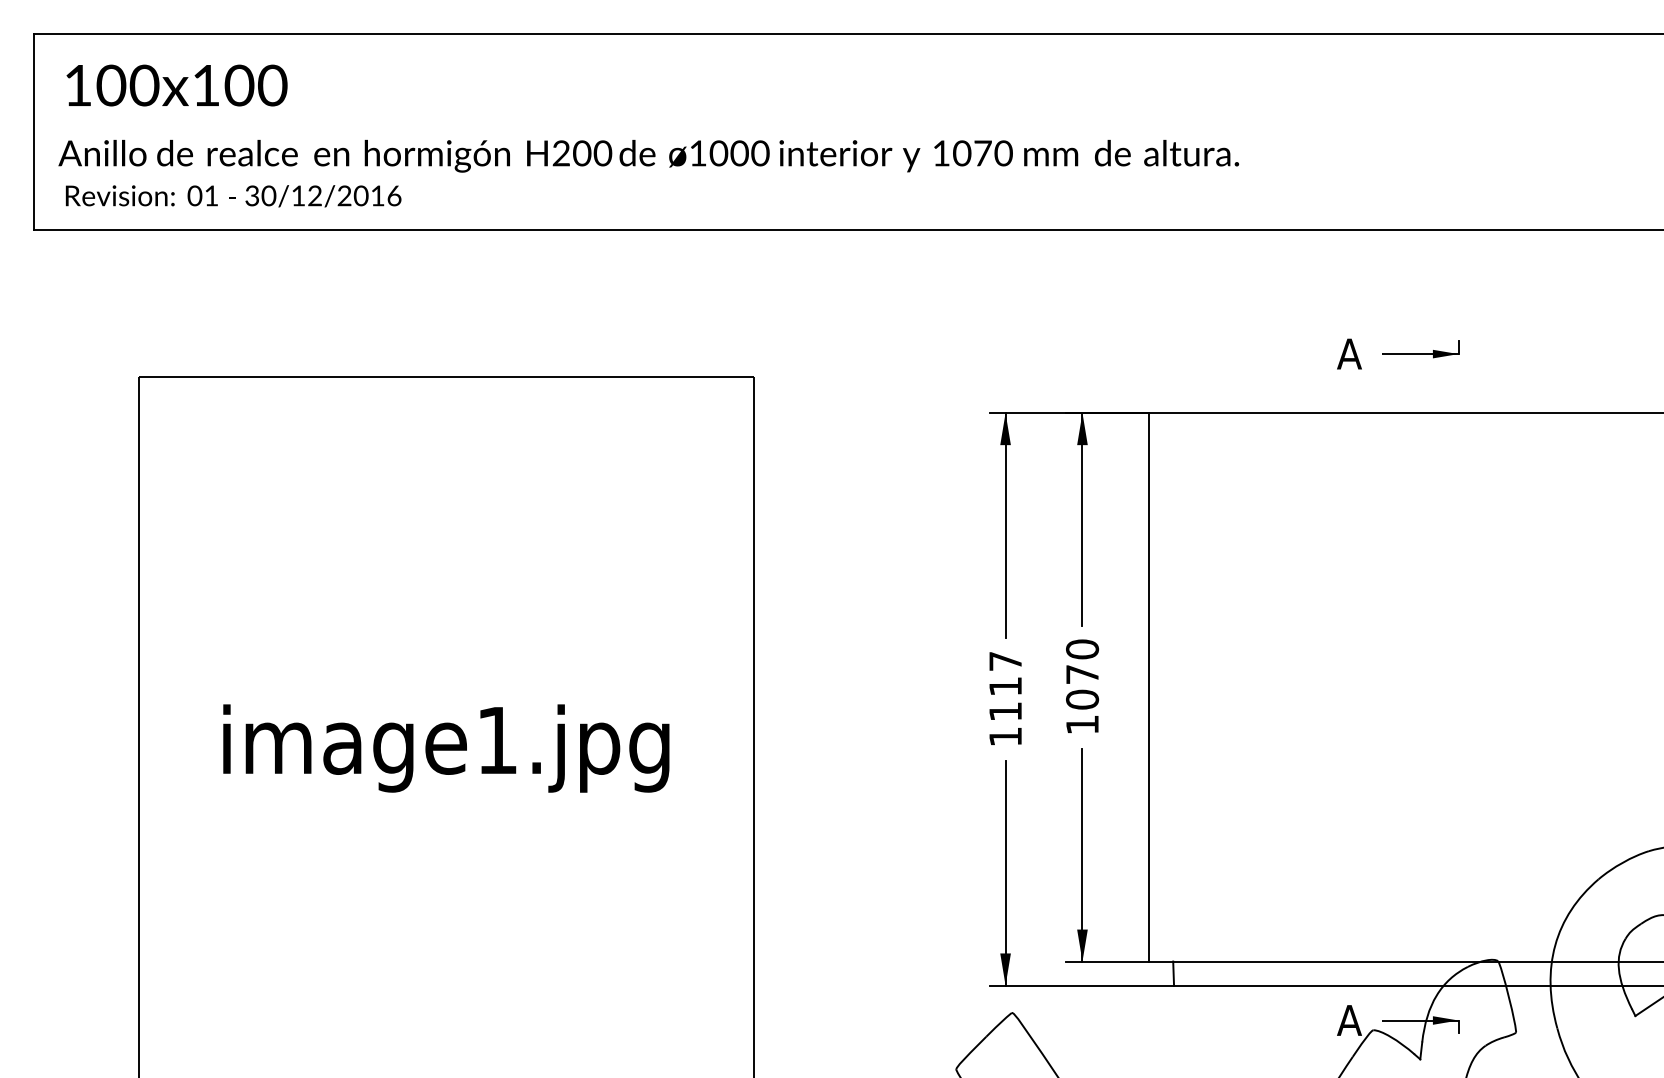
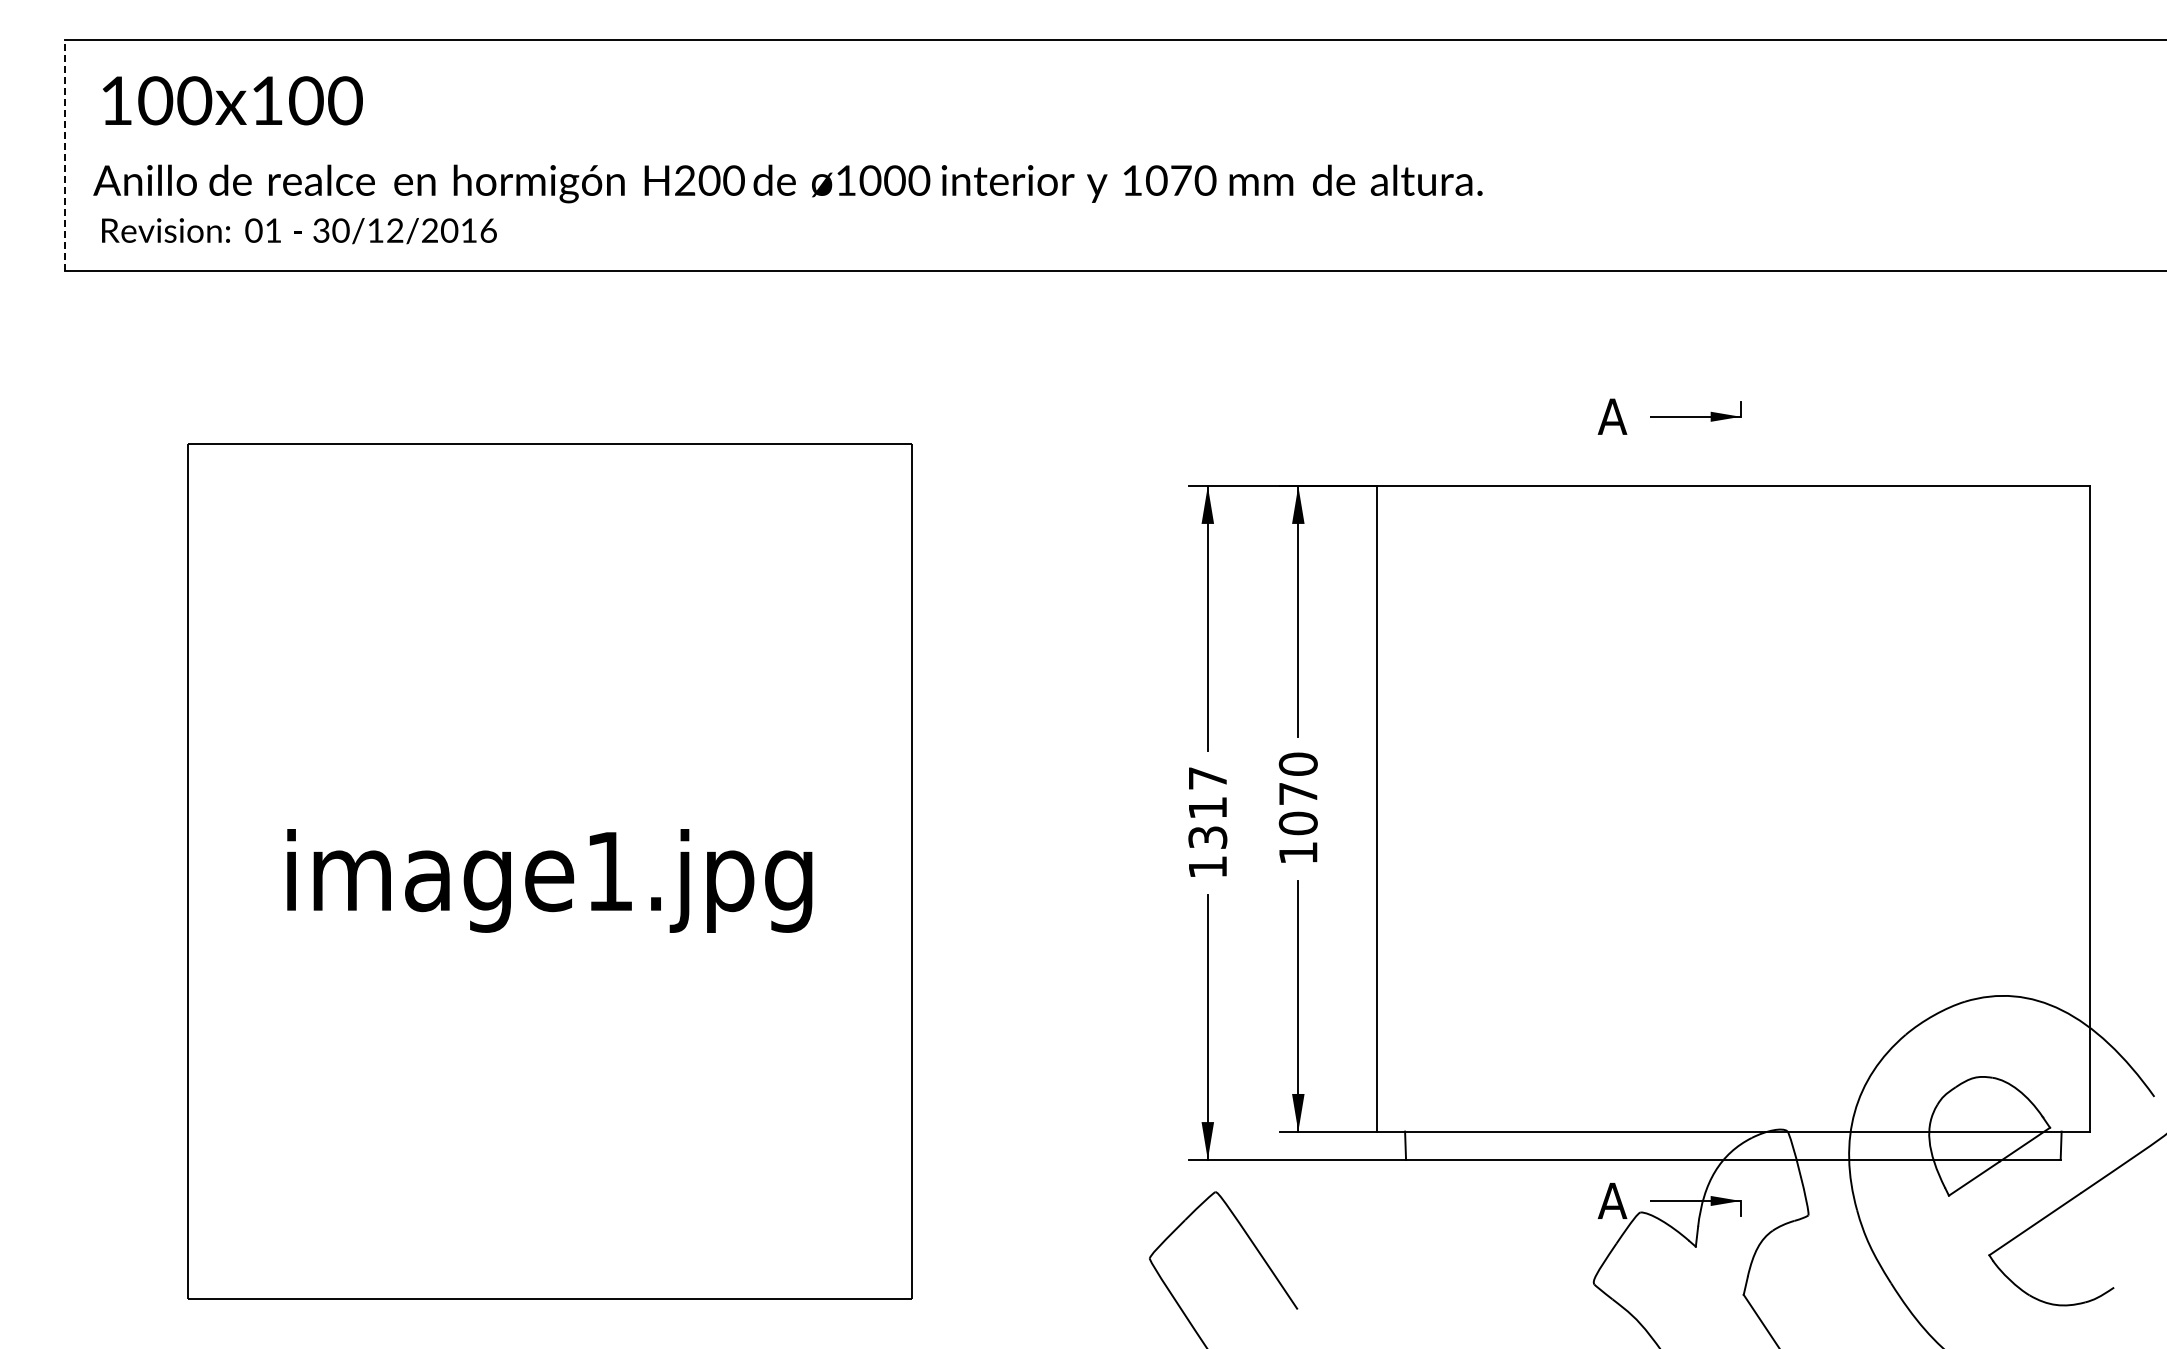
line: (34, 132) -> (65, 155), solid -> dashed
text: (1005, 711) -> (1207, 837), 1117 -> 1317

